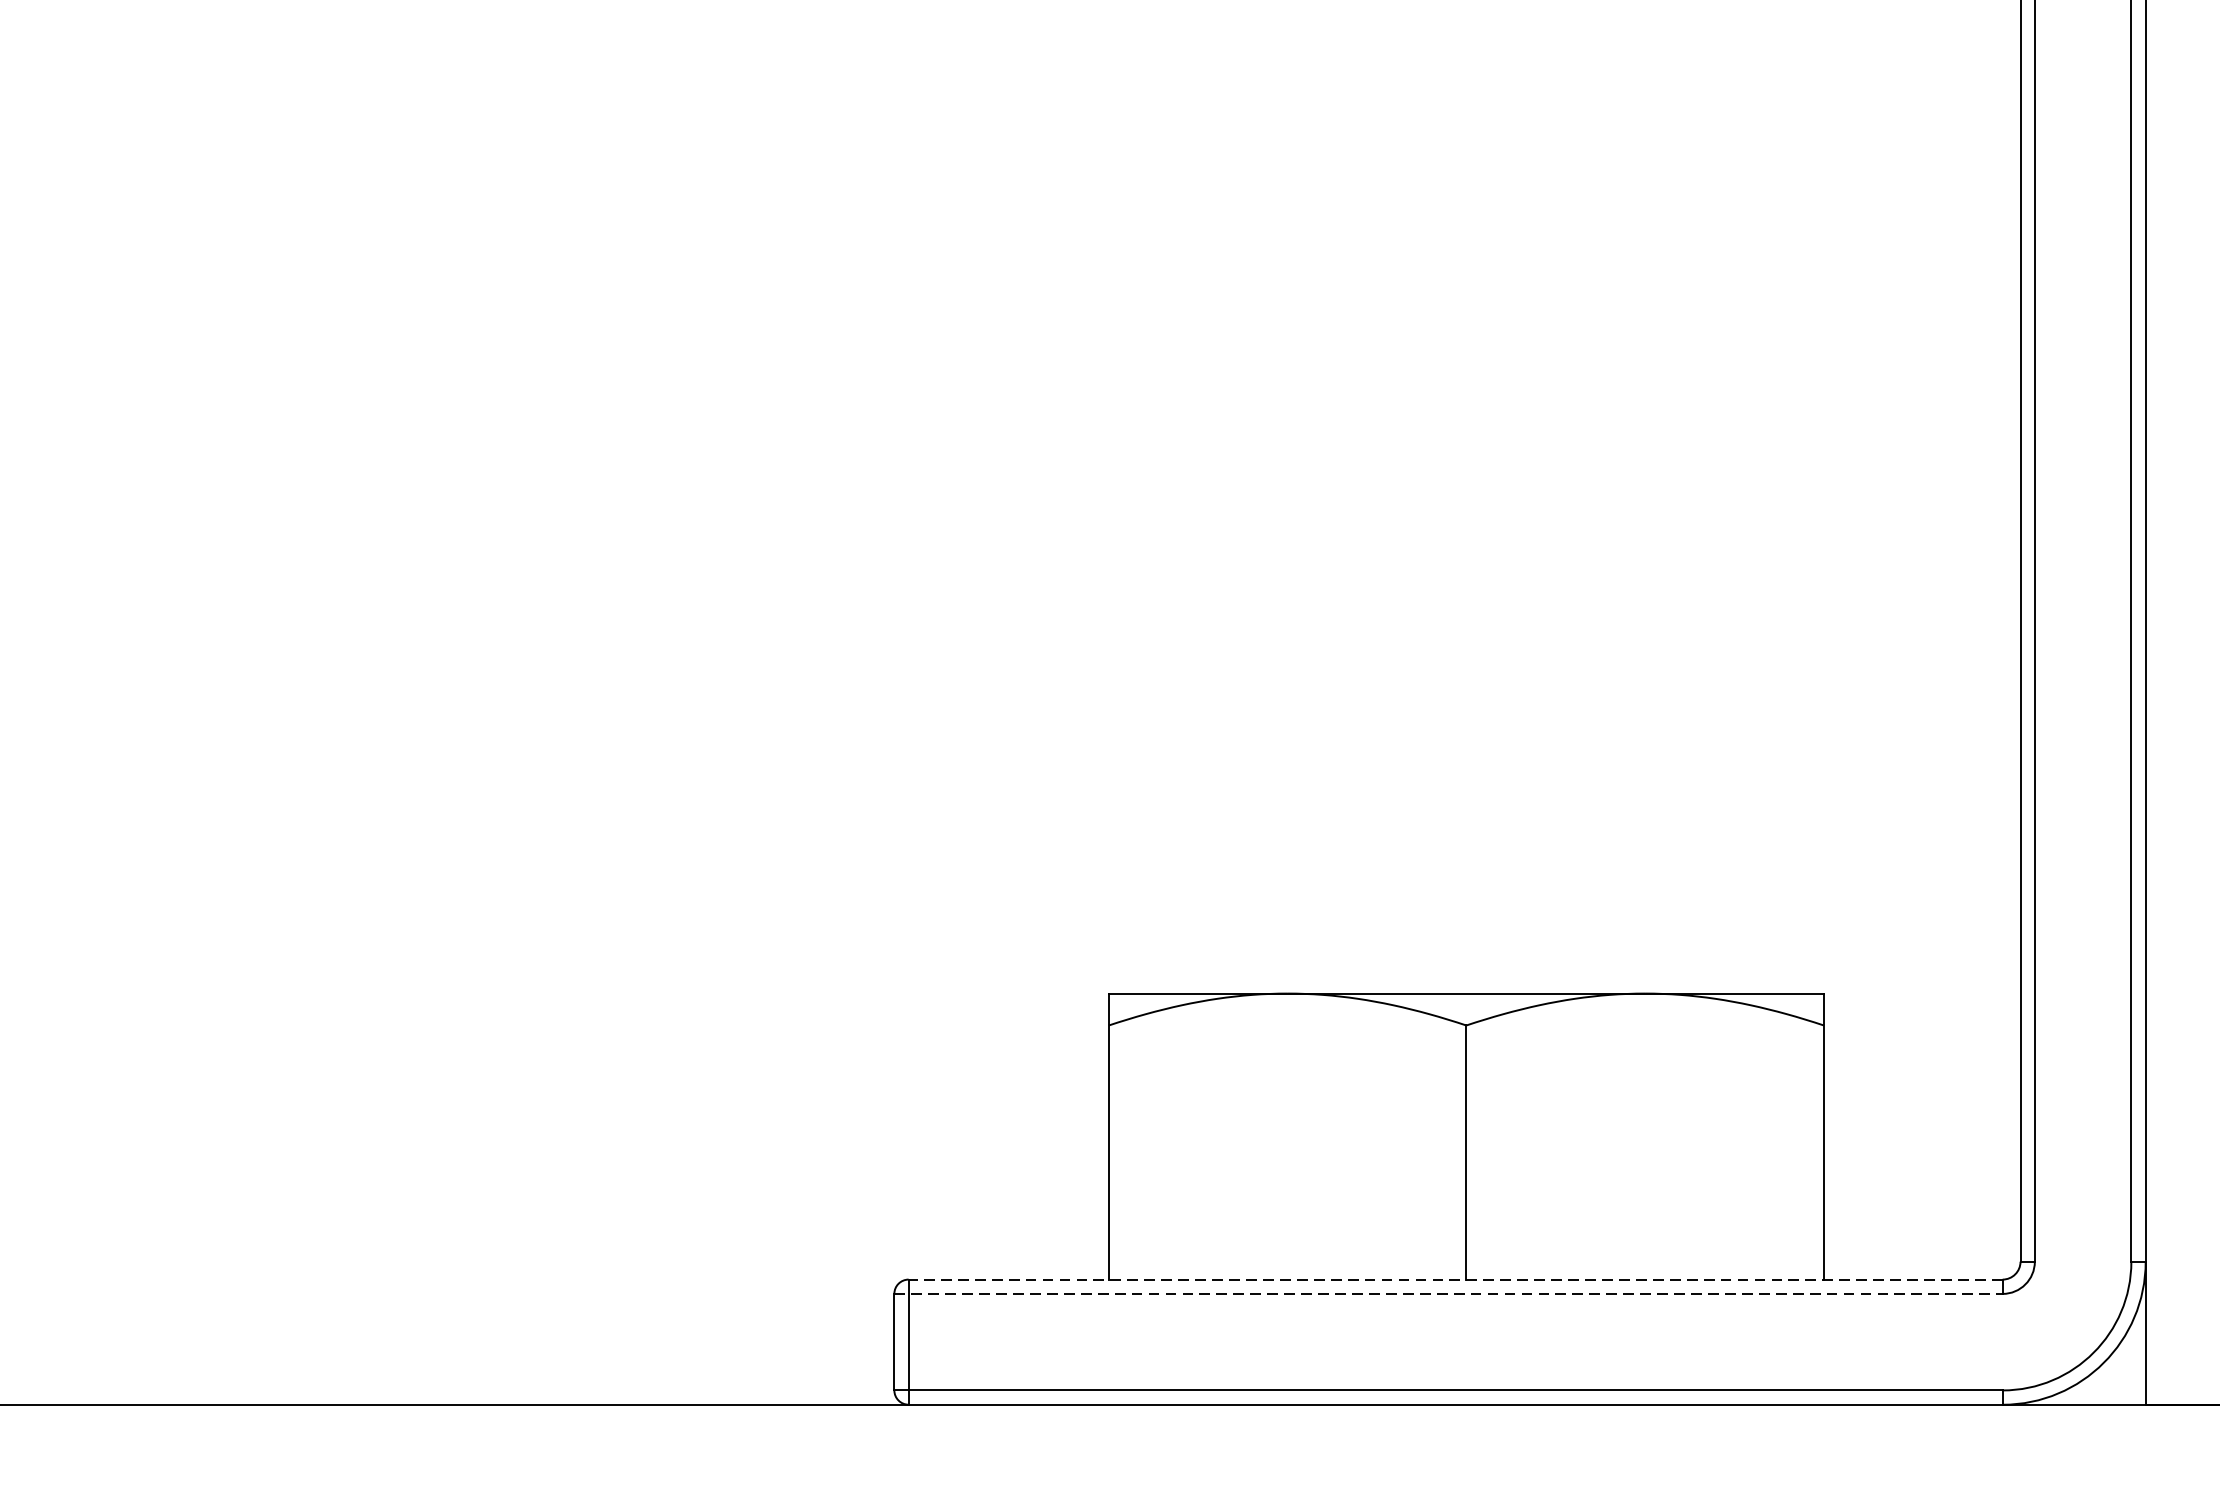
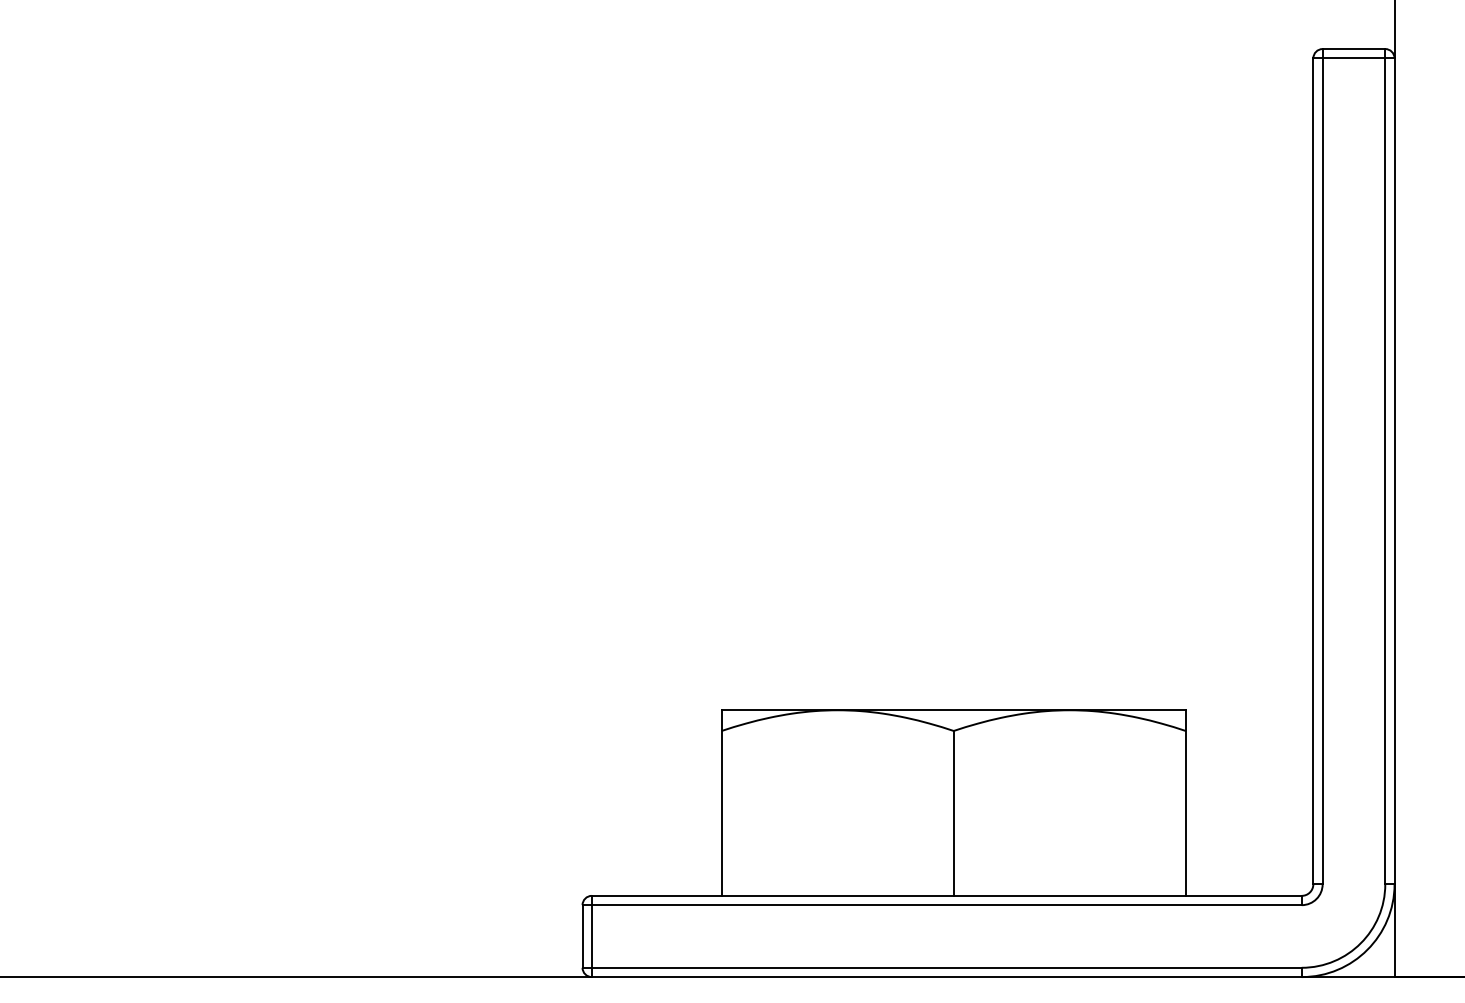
line: (1455, 1279) -> (946, 895), dashed -> solid
line: (1449, 1294) -> (942, 905), dashed -> solid

